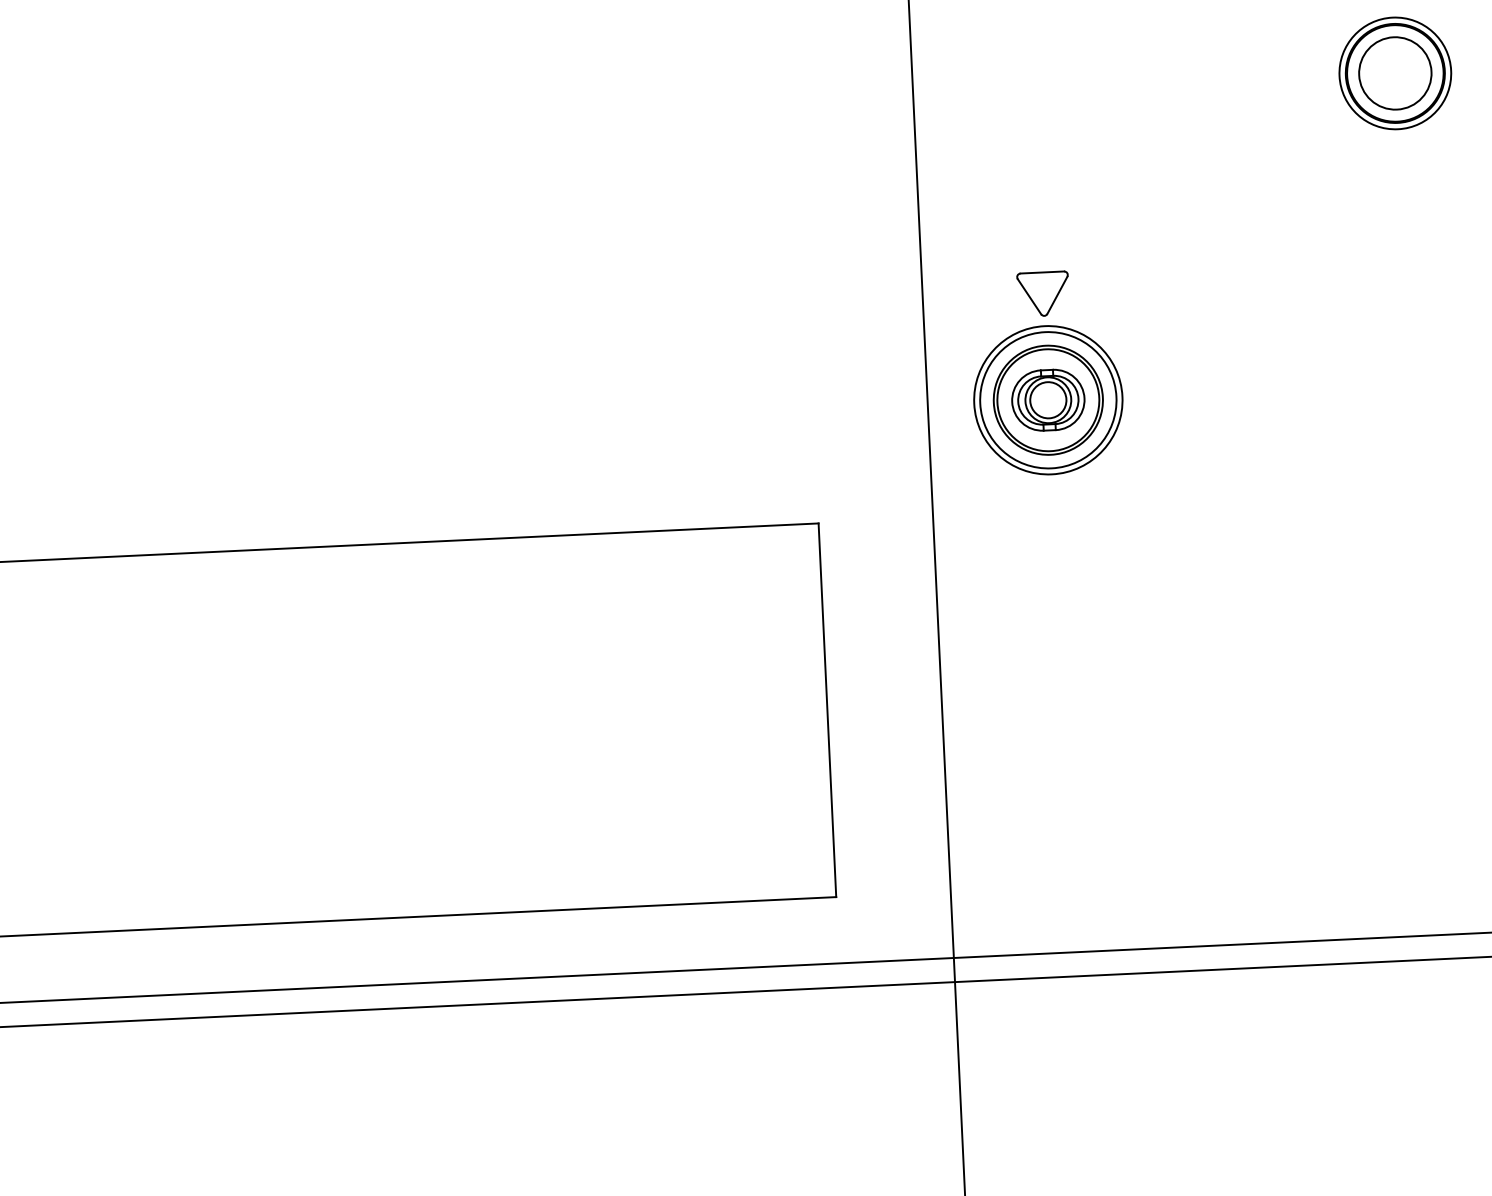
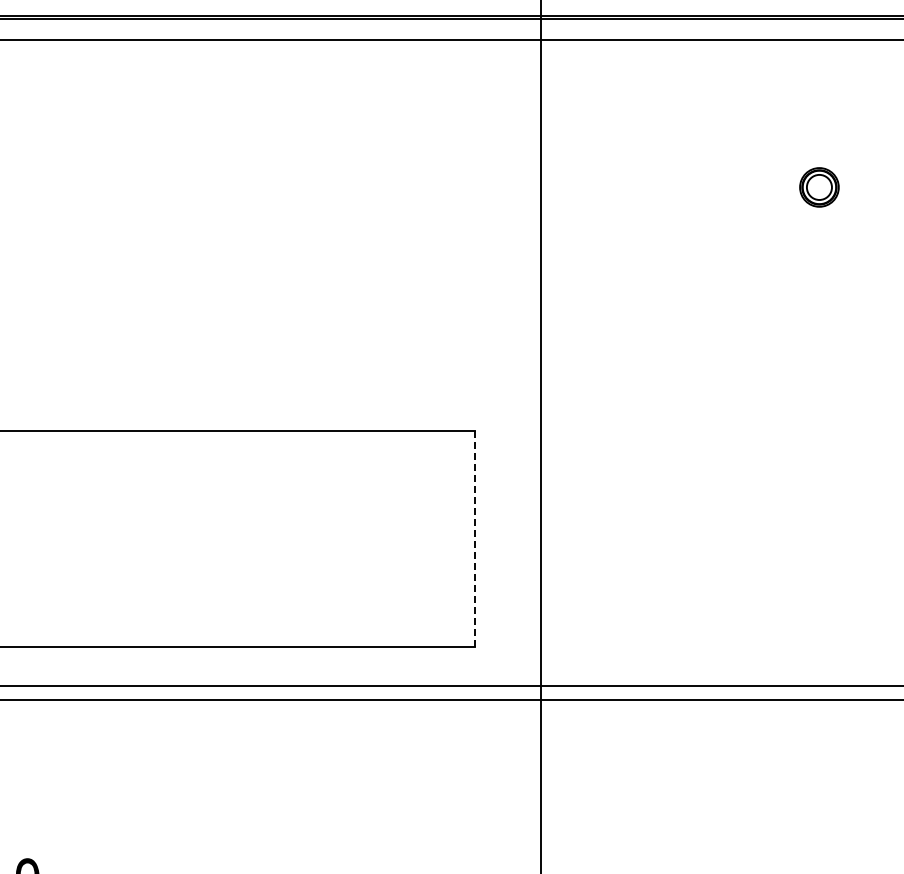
part: (1395, 73) -> (819, 187), size x0.6
part: (1047, 372) -> (610, 350), removed
line: (827, 710) -> (474, 539), solid -> dashed

